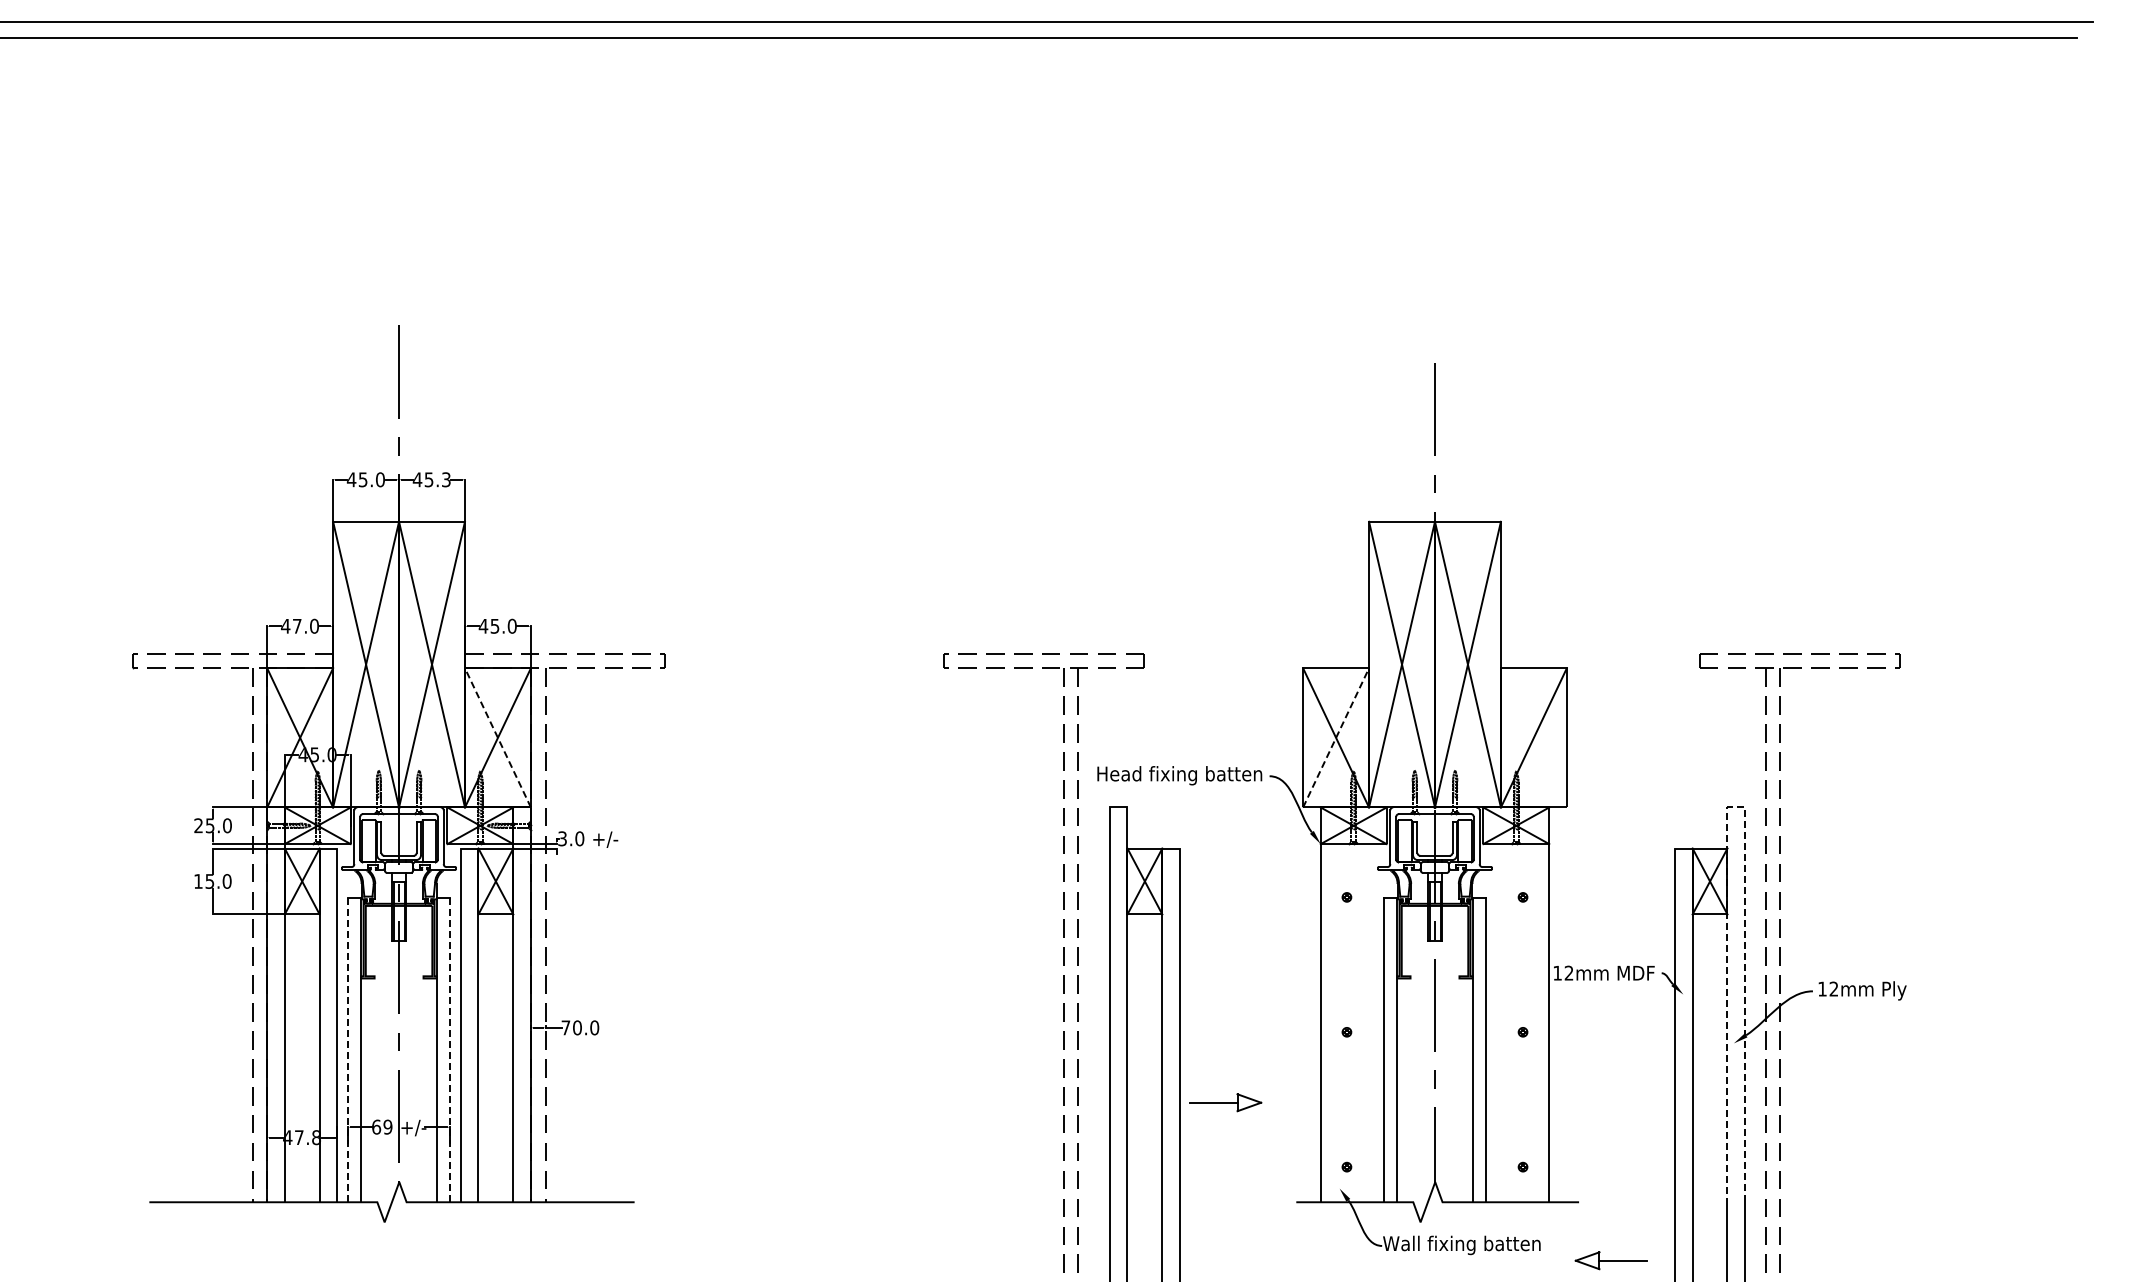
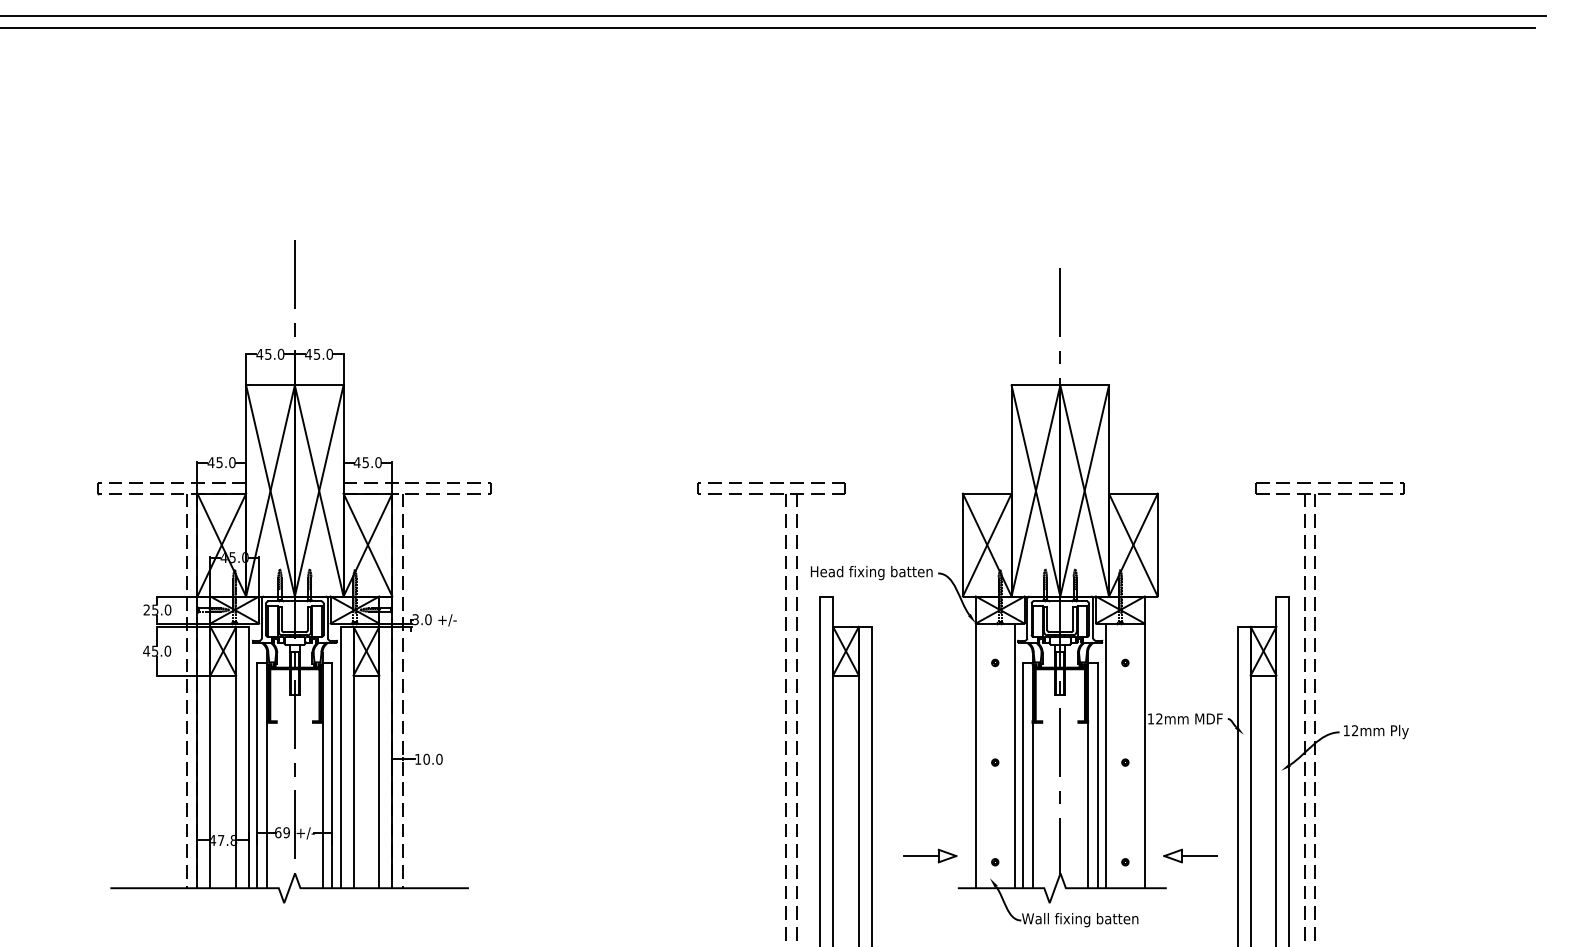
text: (445, 479) -> (329, 354), 45.3 -> 45.0
text: (297, 626) -> (219, 462), 47.0 -> 45.0
line: (497, 737) -> (367, 544), dashed -> solid
line: (1336, 737) -> (987, 544), dashed -> solid
line: (1533, 737) -> (1133, 544), added
line: (1736, 807) -> (1283, 596), dashed -> solid
text: (198, 881) -> (146, 651), 15.0 -> 45.0
line: (1373, 1023) -> (1014, 756), added
line: (1496, 1023) -> (1105, 756), added
text: (565, 1027) -> (417, 759), 70.0 -> 10.0
line: (348, 1049) -> (257, 775), dashed -> solid
line: (449, 1049) -> (332, 775), dashed -> solid
part: (1225, 1102) -> (929, 855), moved
part: (1610, 1260) -> (1190, 855), moved

